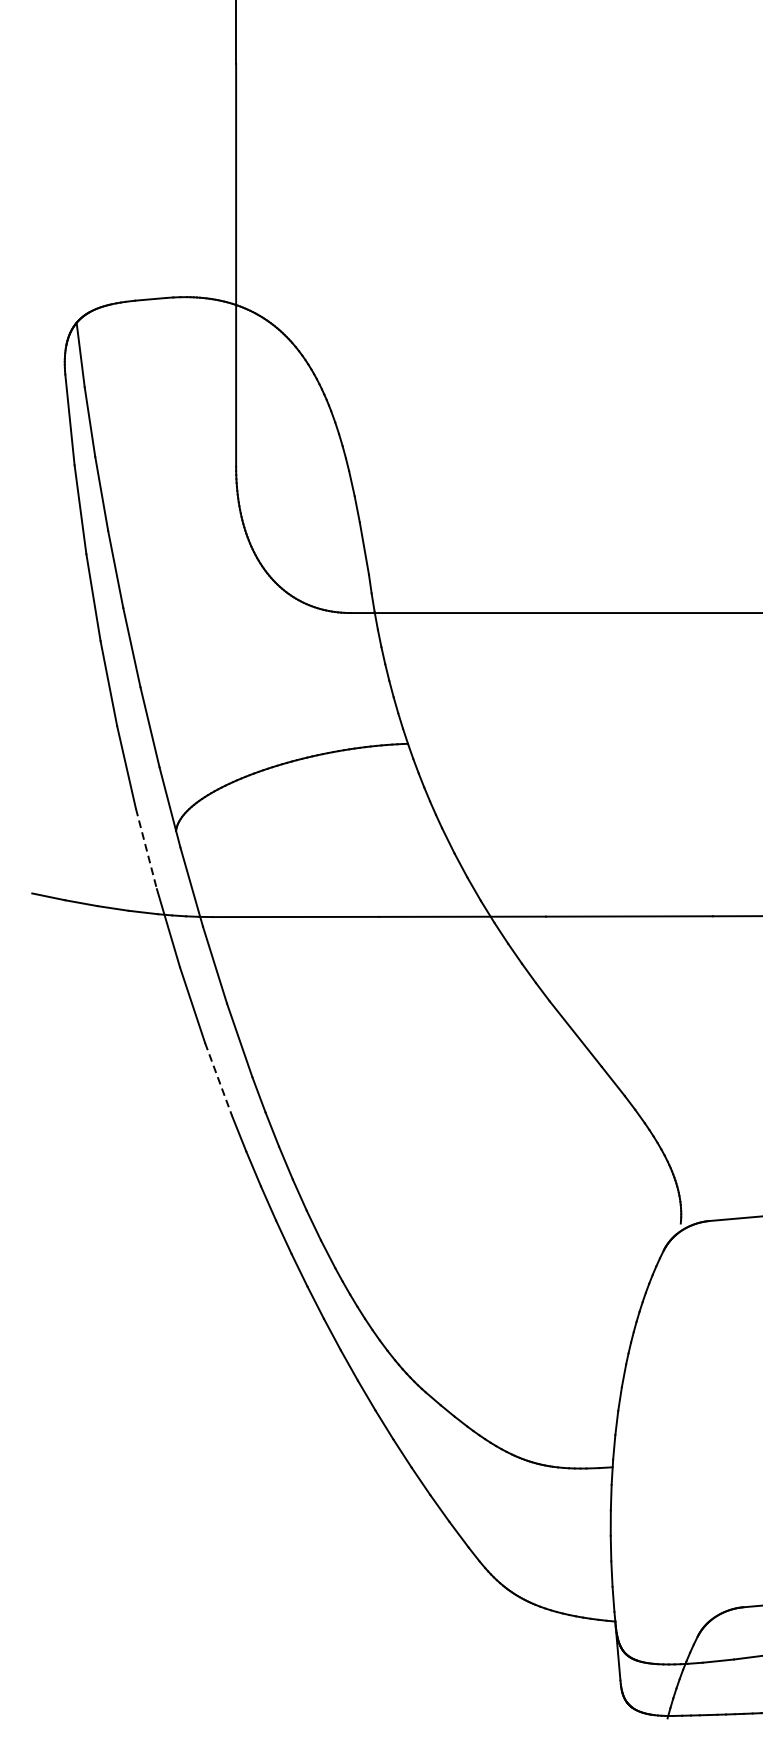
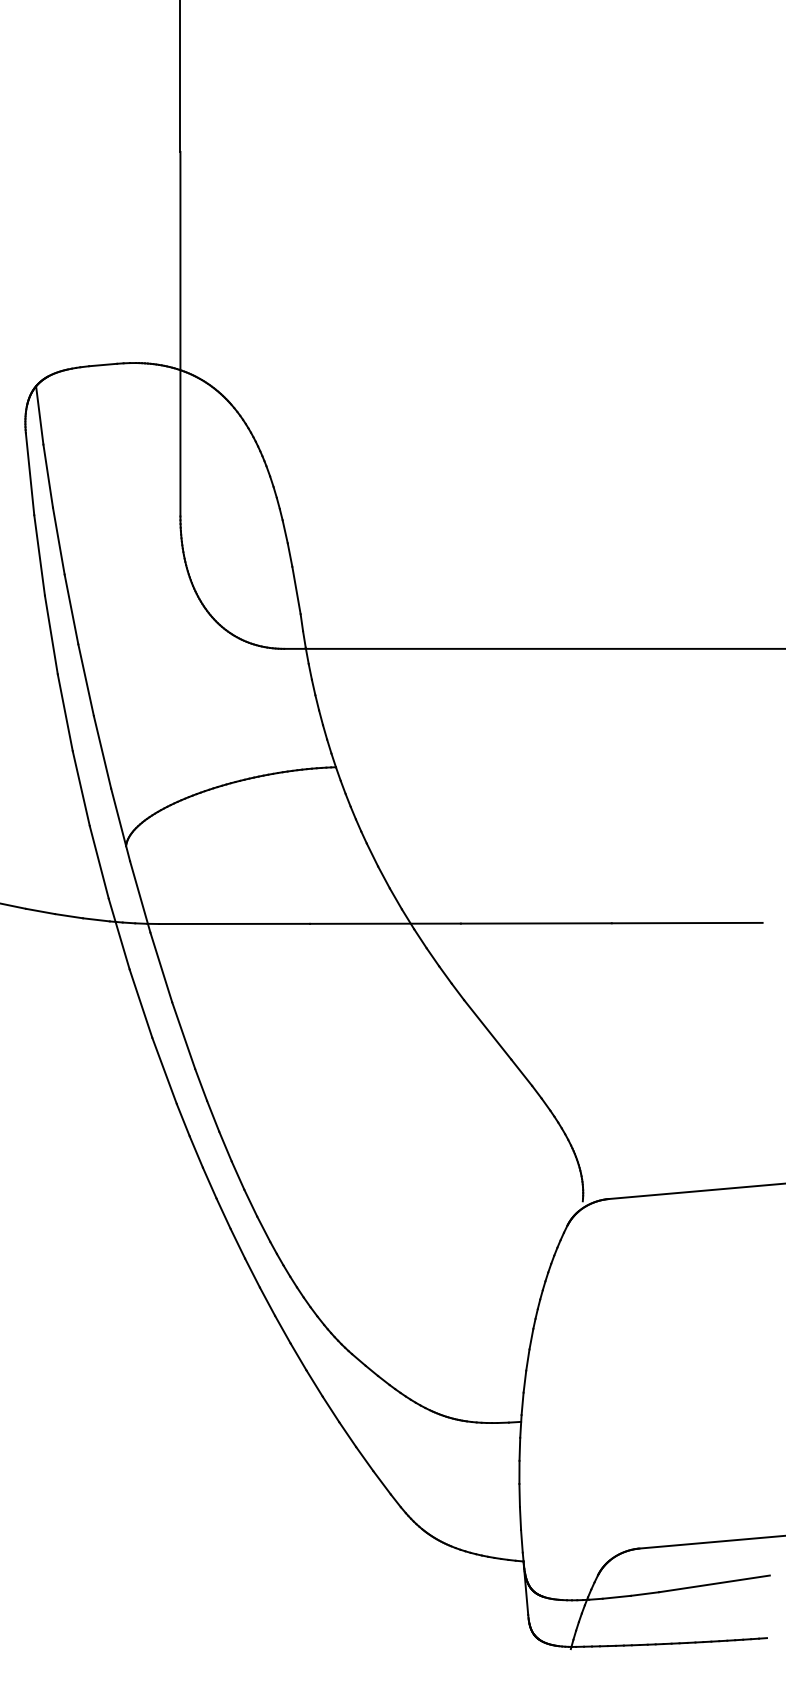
line: (146, 849) -> (99, 862), dashed -> solid
line: (218, 1080) -> (164, 1071), dashed -> solid

